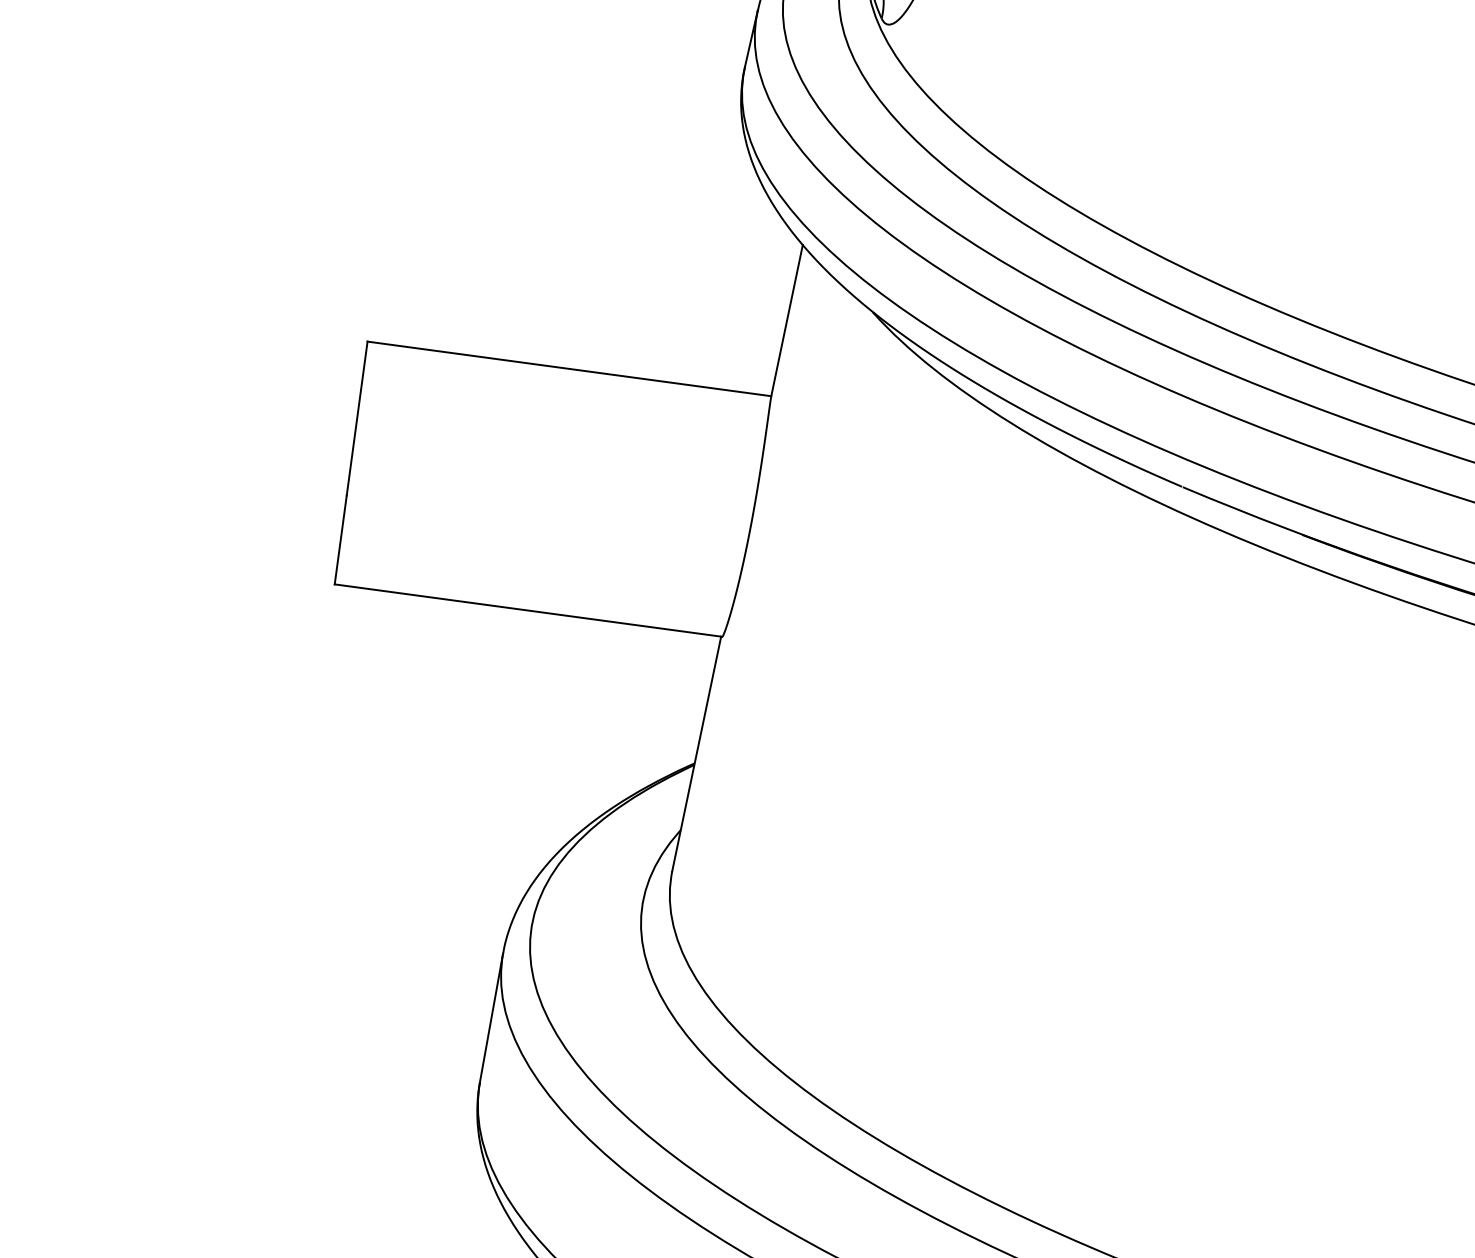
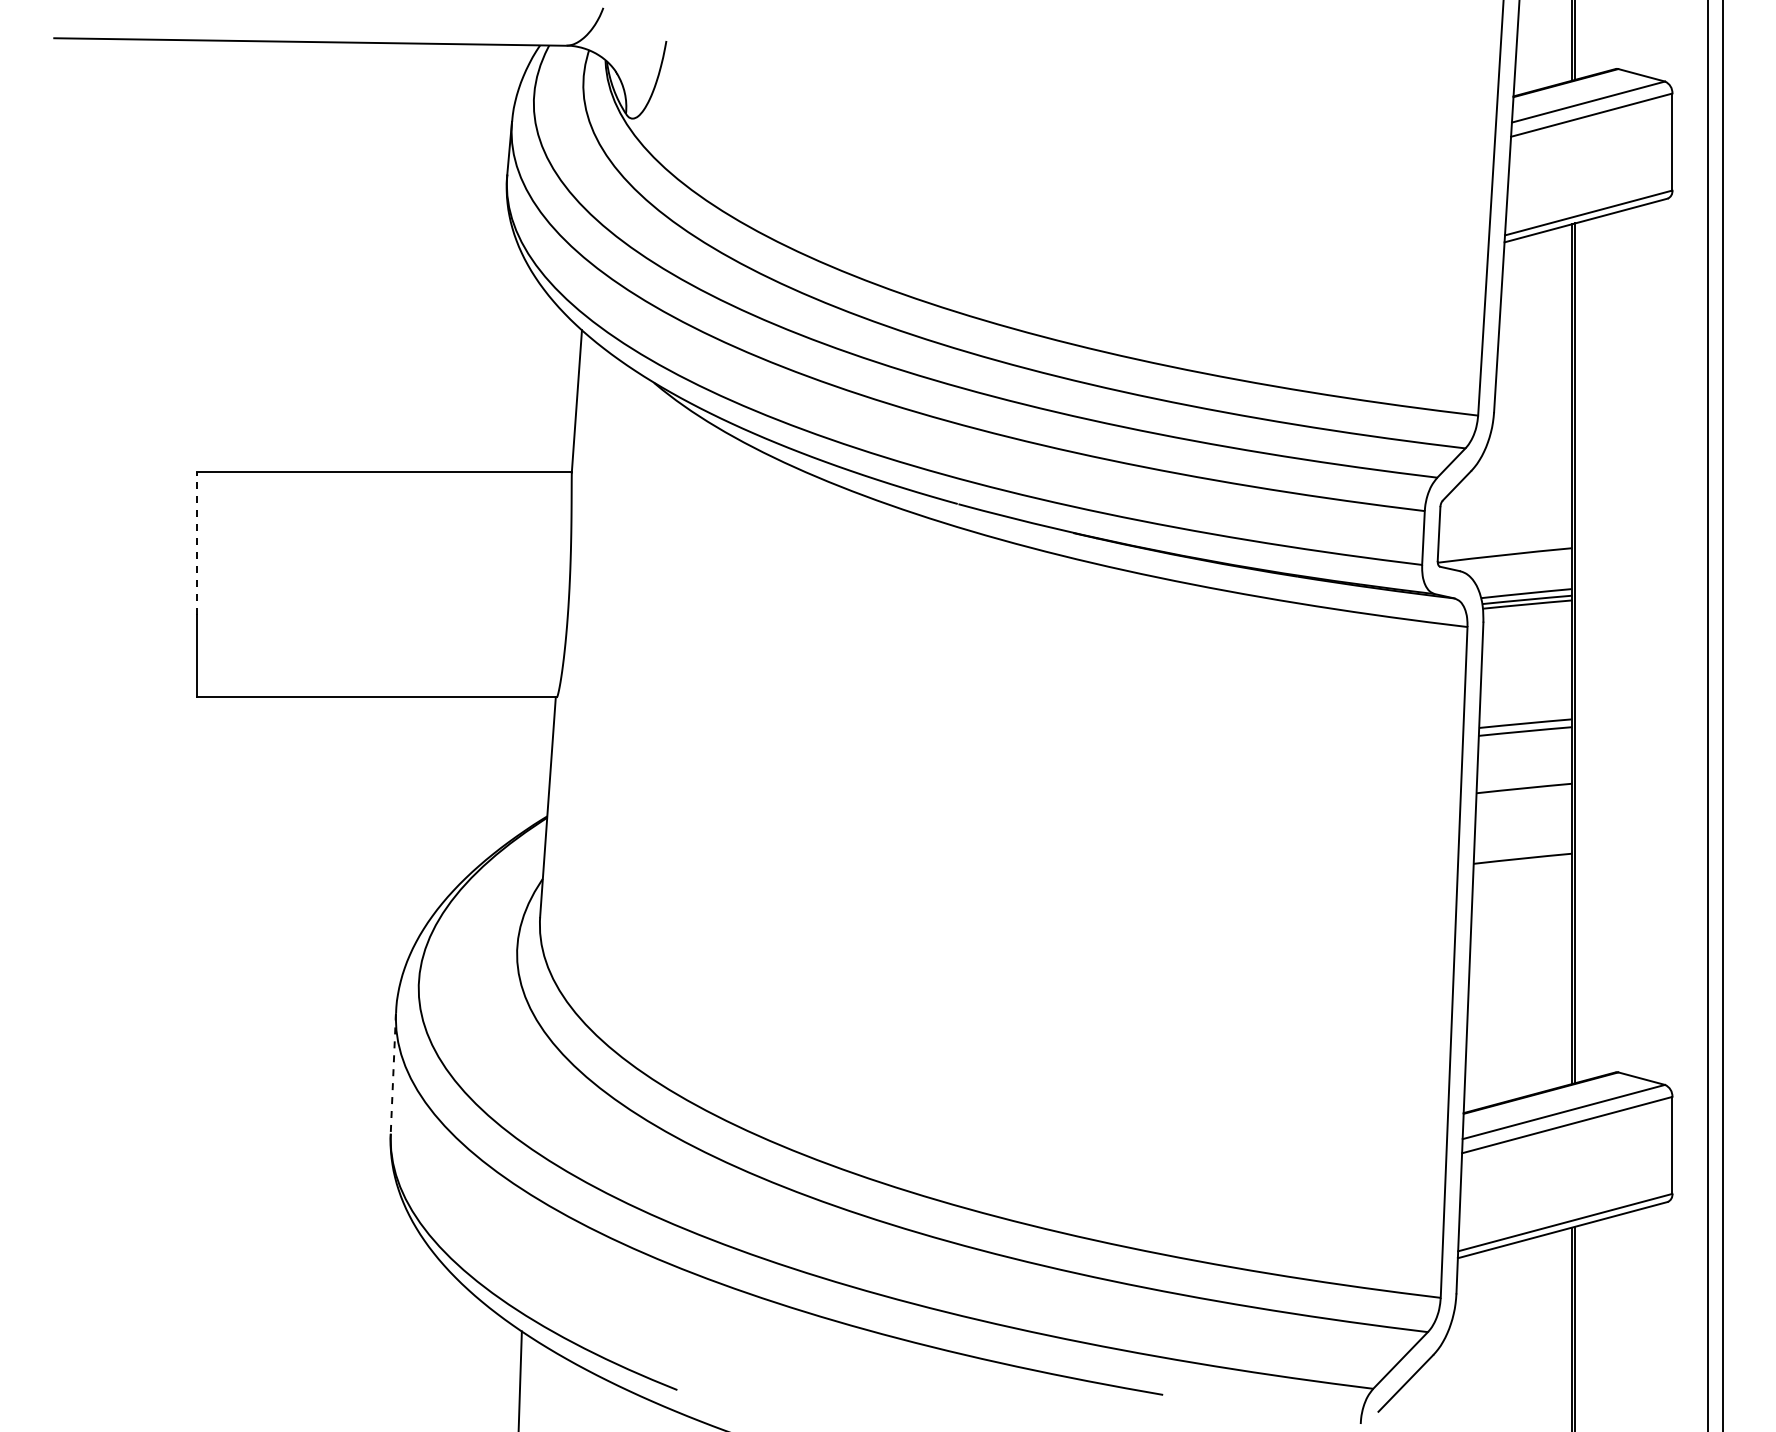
line: (356, 417) -> (196, 542), solid -> dashed
line: (491, 1018) -> (393, 1074), solid -> dashed

